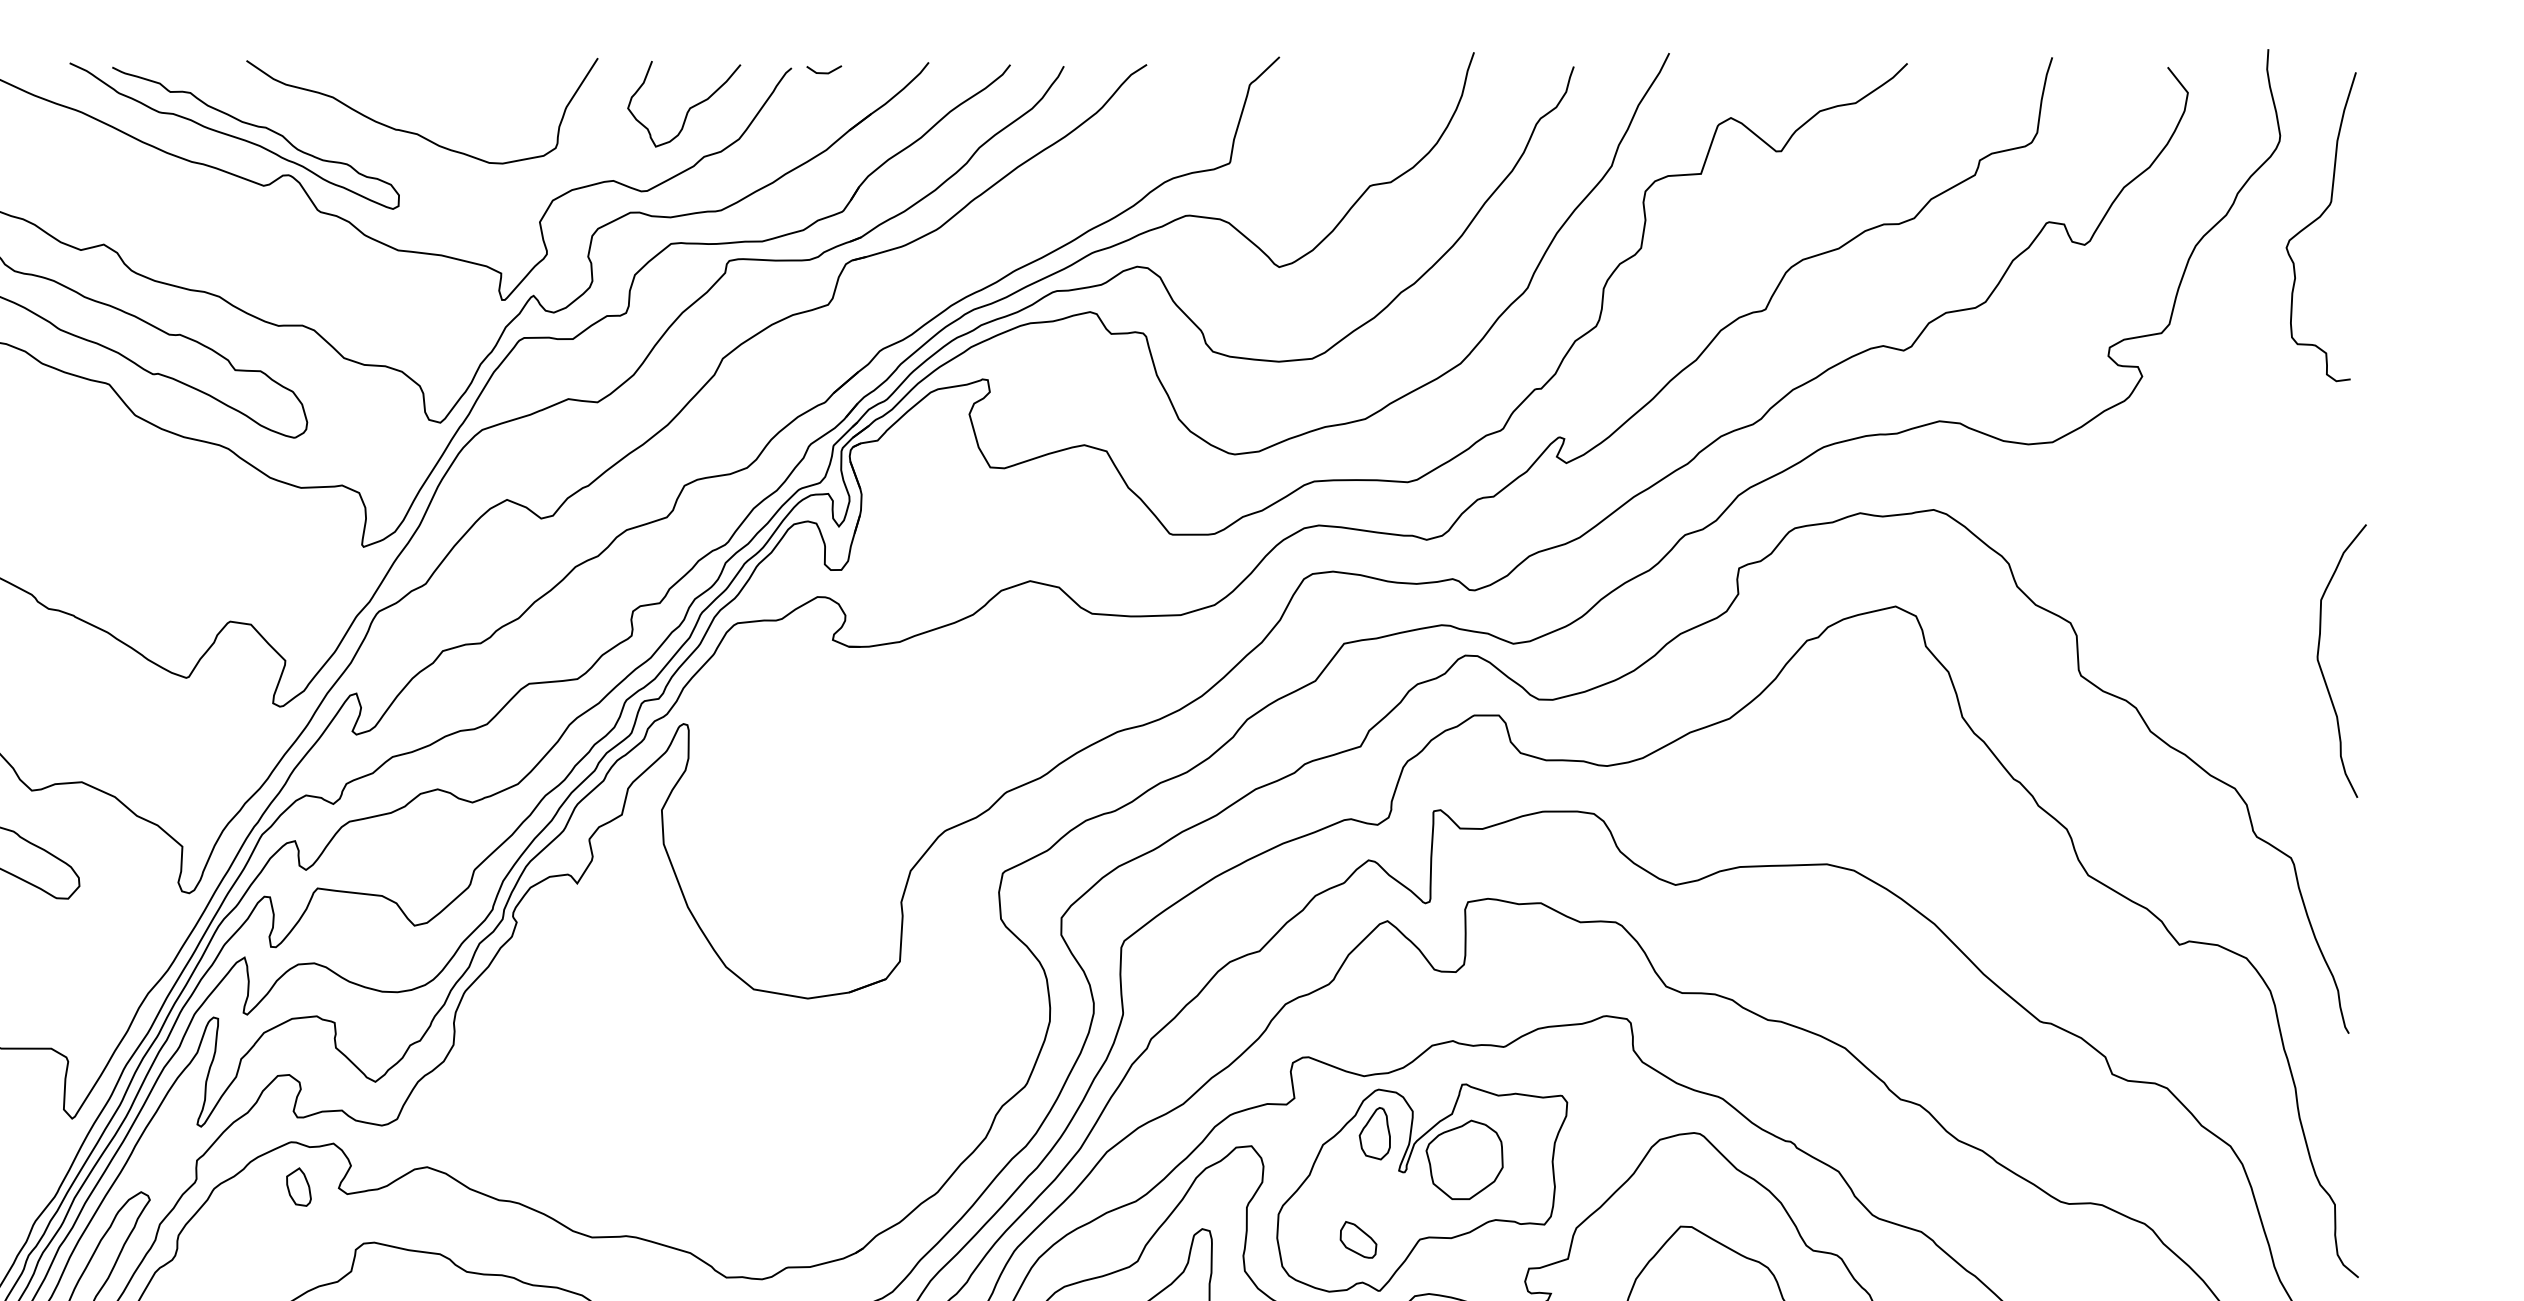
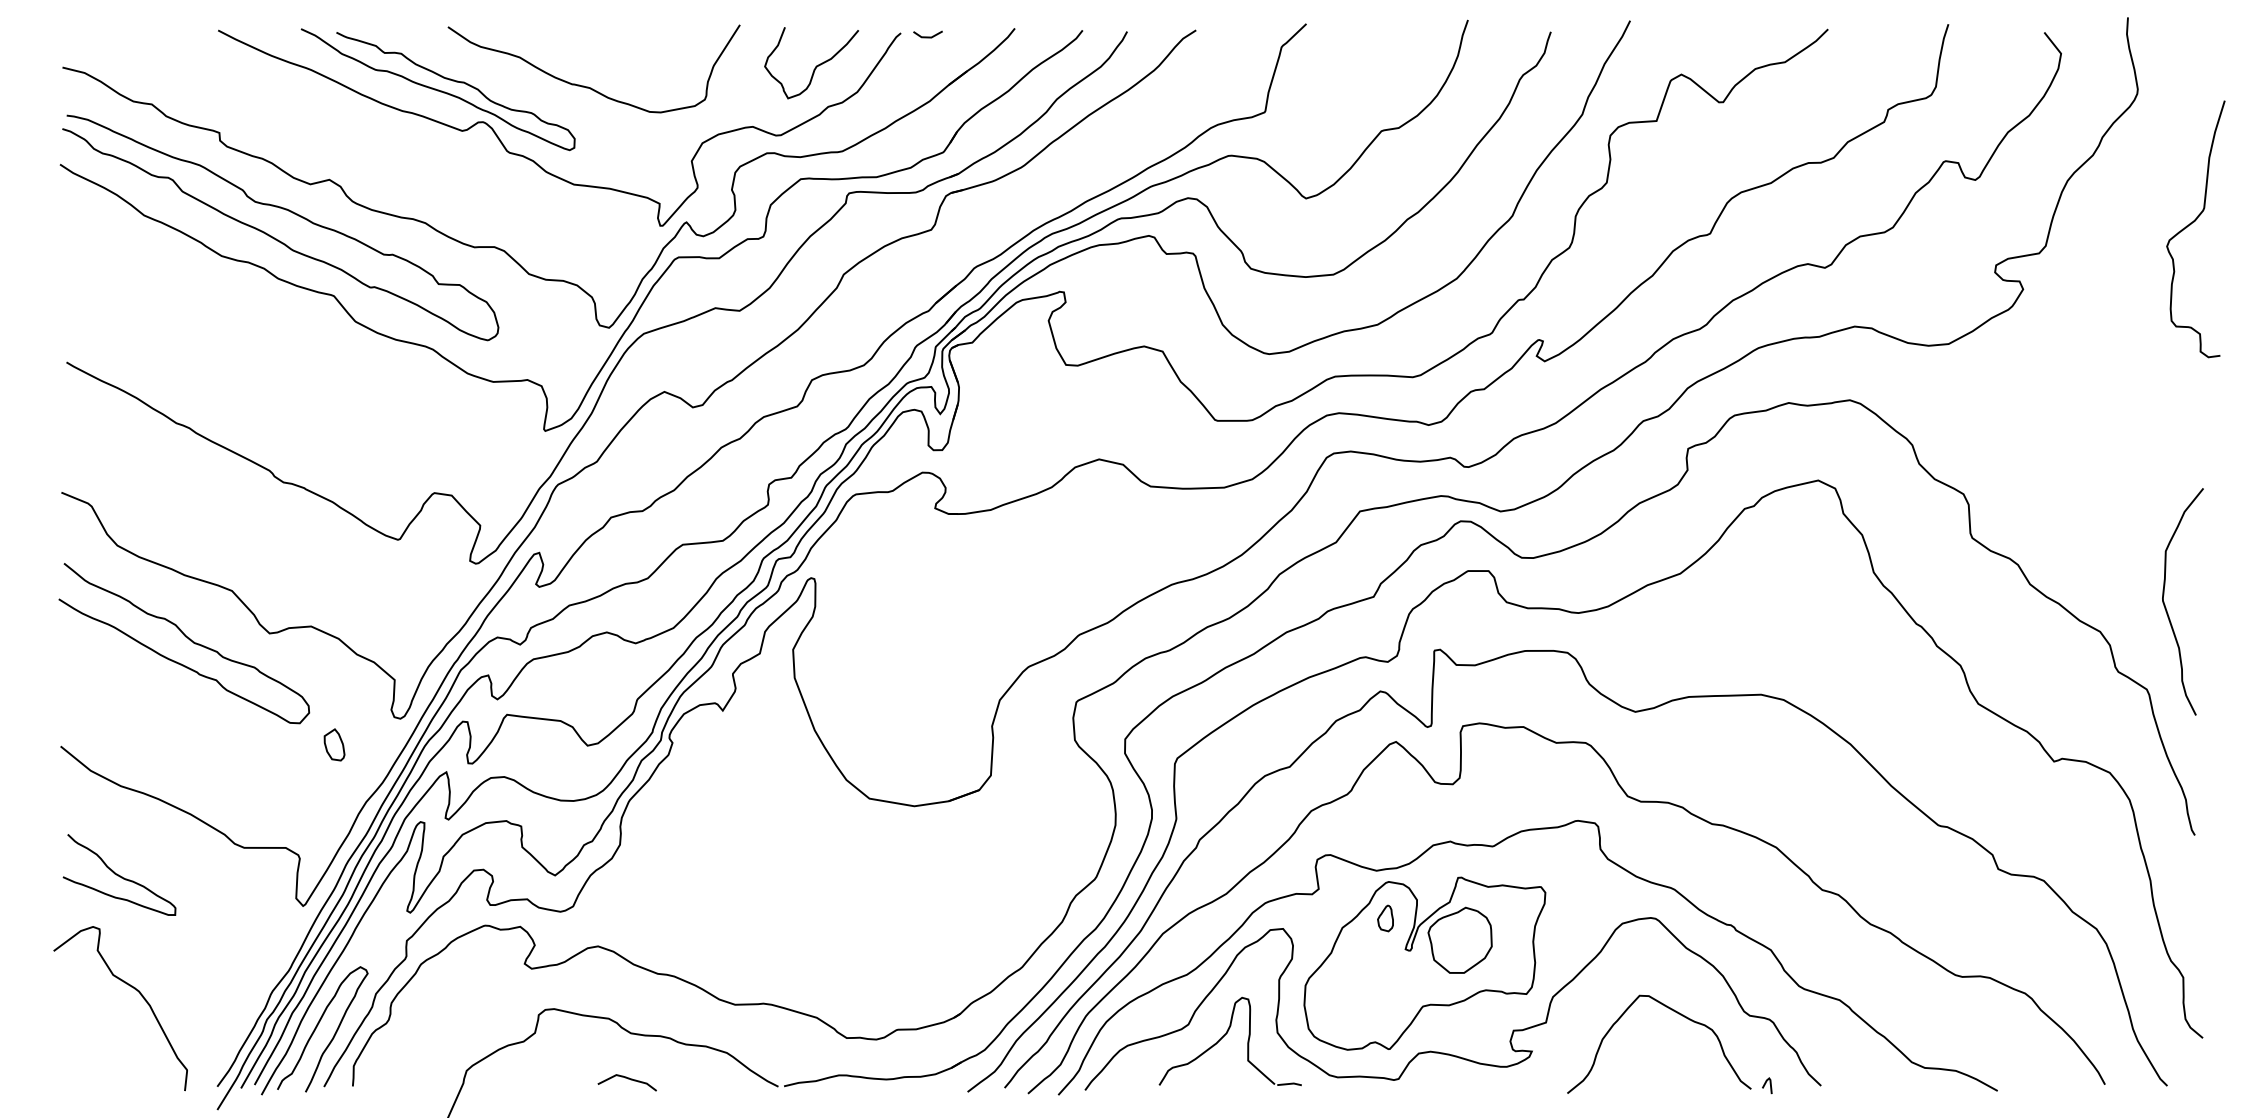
curve: (2315, 221) -> (2191, 224), moved
curve: (2321, 667) -> (2166, 607), moved
part: (1374, 1133) -> (1385, 918), size x0.6
part: (298, 1186) -> (334, 744), moved
part: (1357, 1239) -> (1371, 1006), removed

